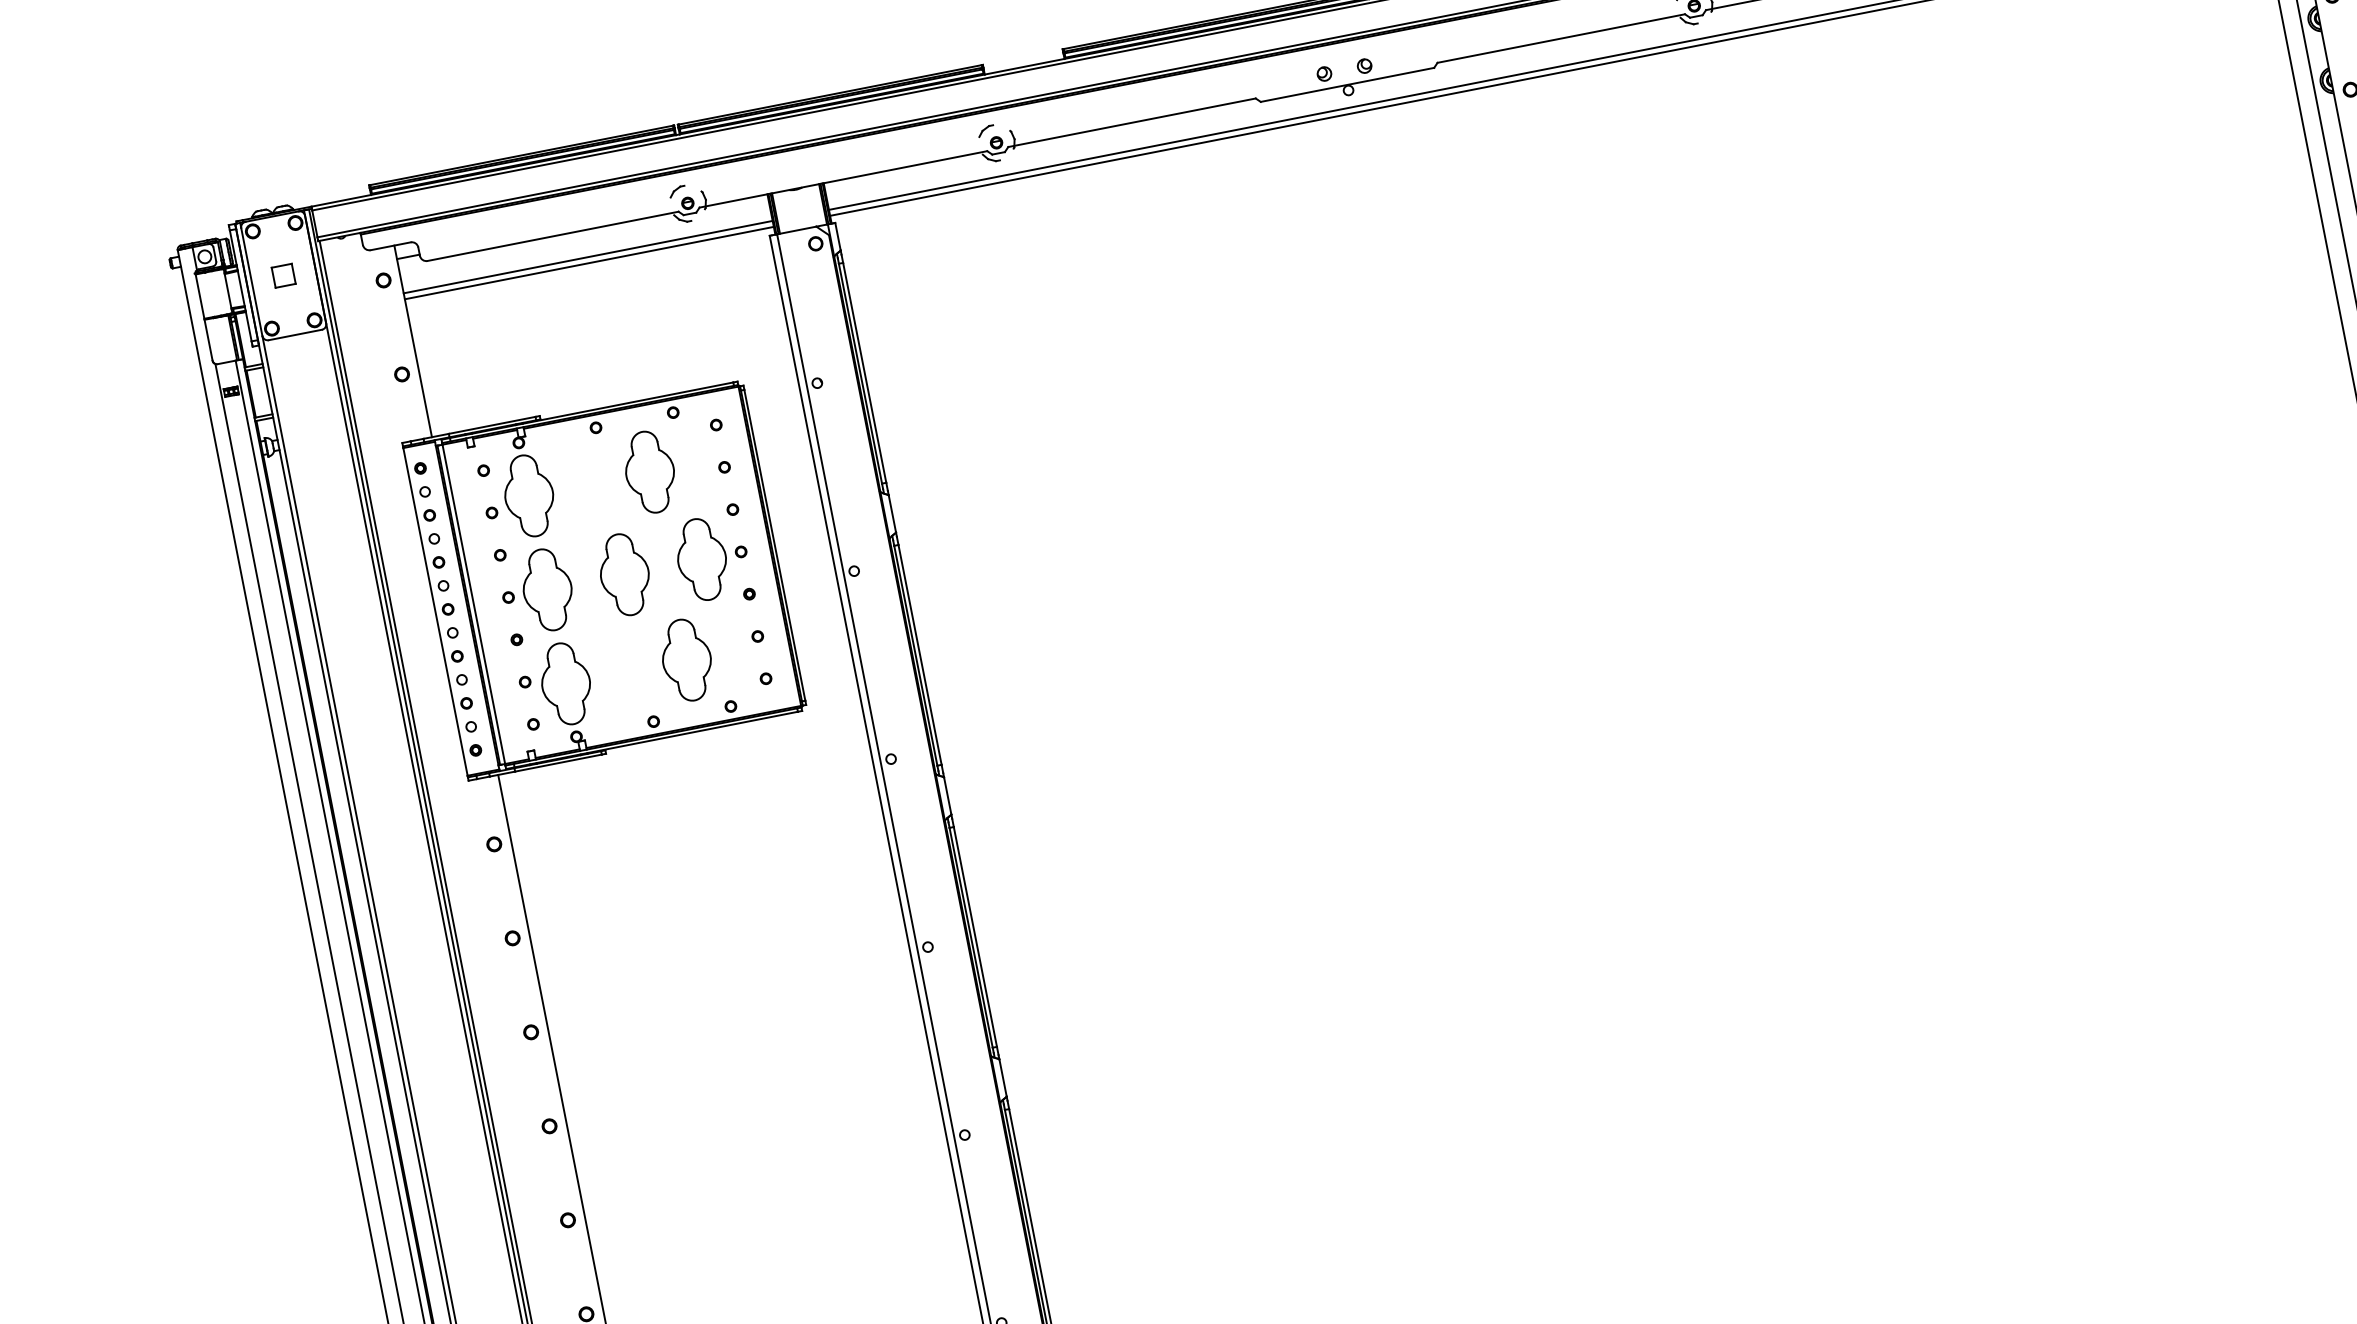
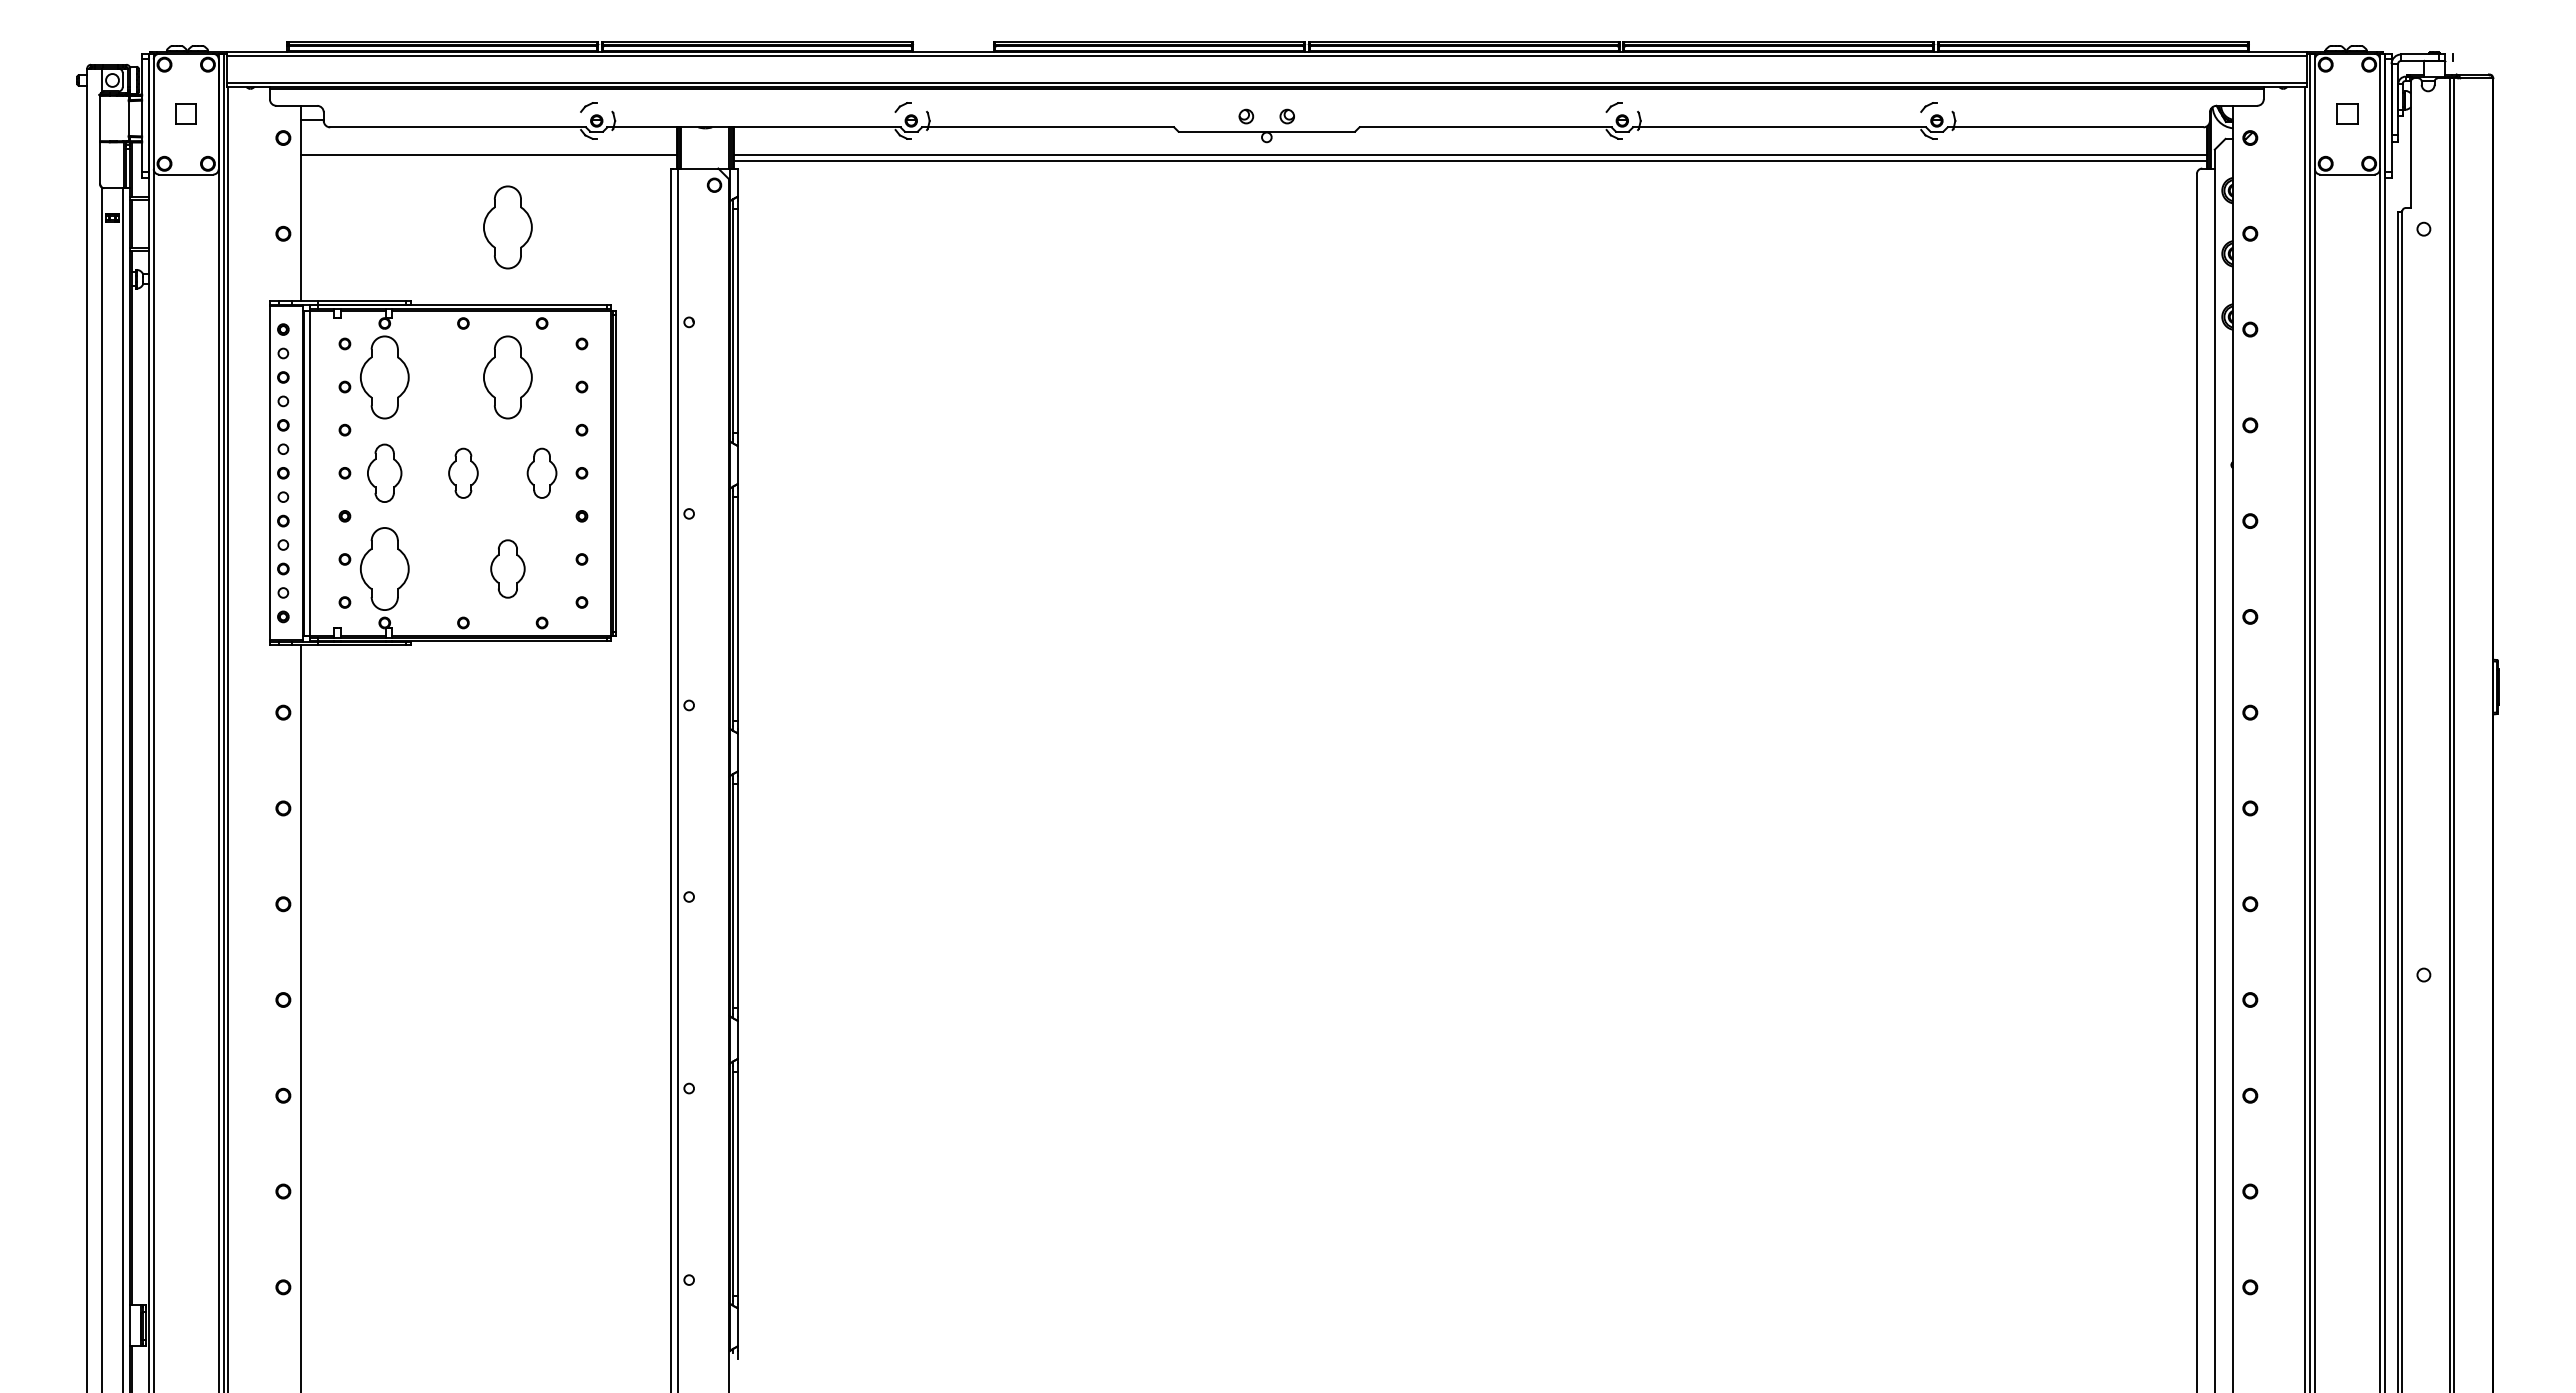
line: (589, 263) -> (488, 160), removed
part: (620, 325) -> (507, 227), added
part: (701, 559) -> (541, 473), size x0.6
part: (624, 574) -> (463, 473), size x0.6
part: (547, 590) -> (384, 473), size x0.7
part: (686, 659) -> (507, 568), size x0.7

